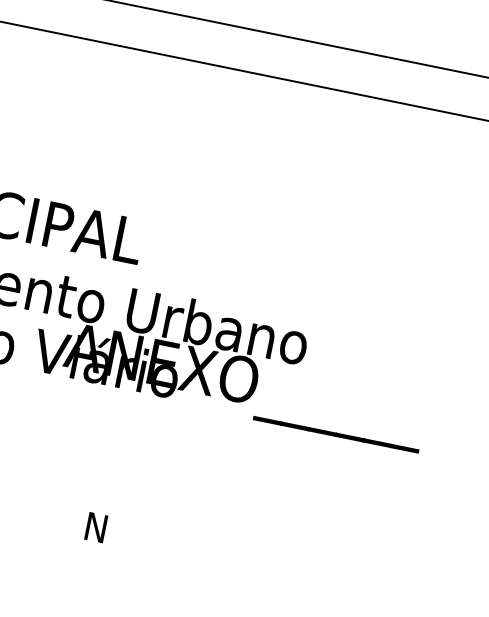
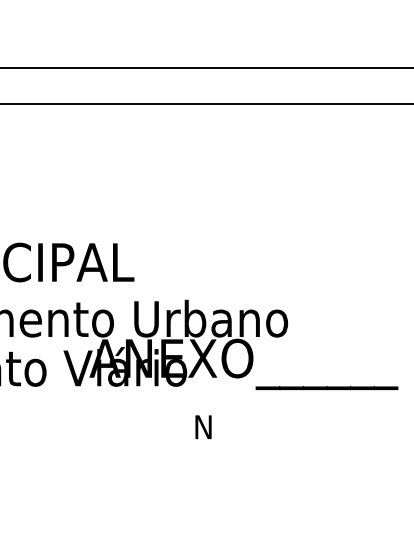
text: (96, 527) -> (203, 427), moved

